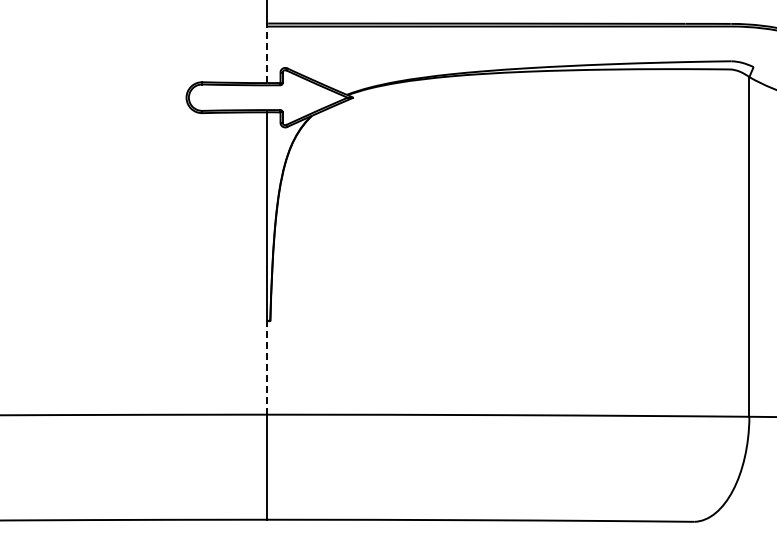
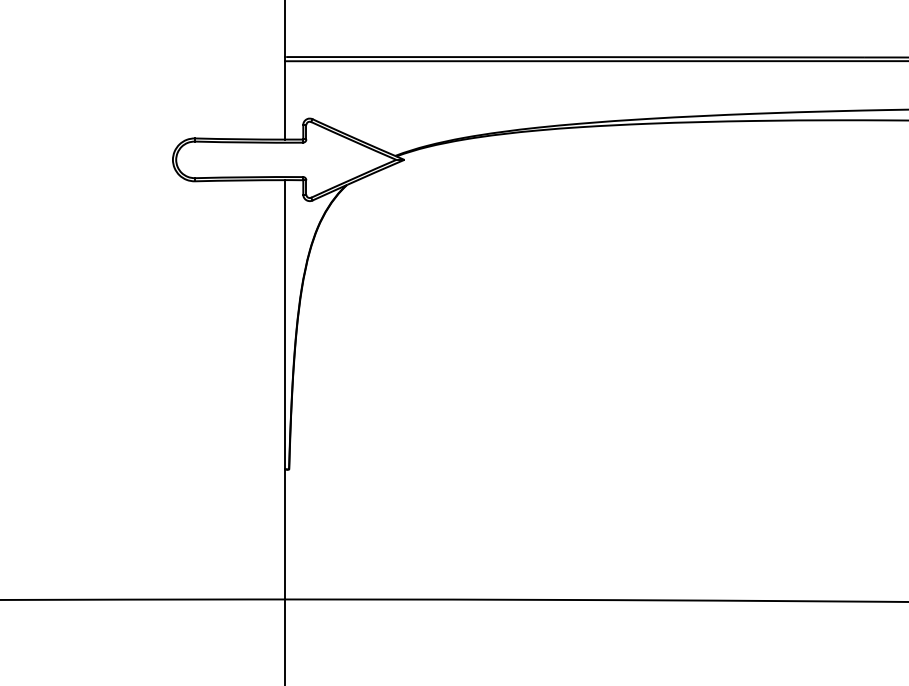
line: (267, 54) -> (285, 99), dashed -> solid
line: (267, 367) -> (285, 534), dashed -> solid

